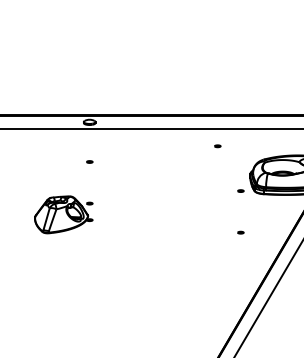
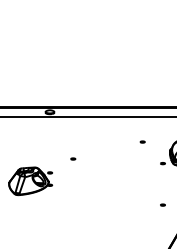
part: (217, 146) -> (142, 142), moved
part: (89, 161) -> (73, 158), moved
part: (240, 232) -> (162, 204), moved

